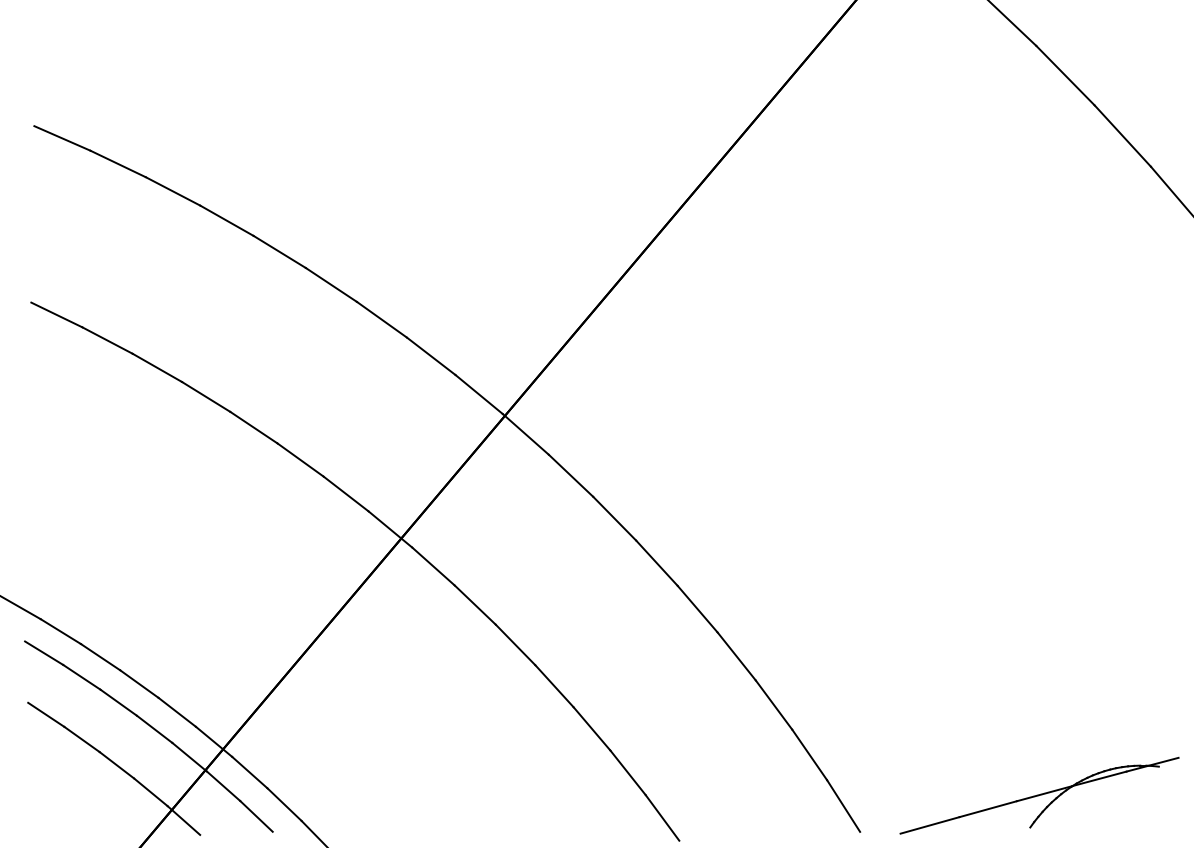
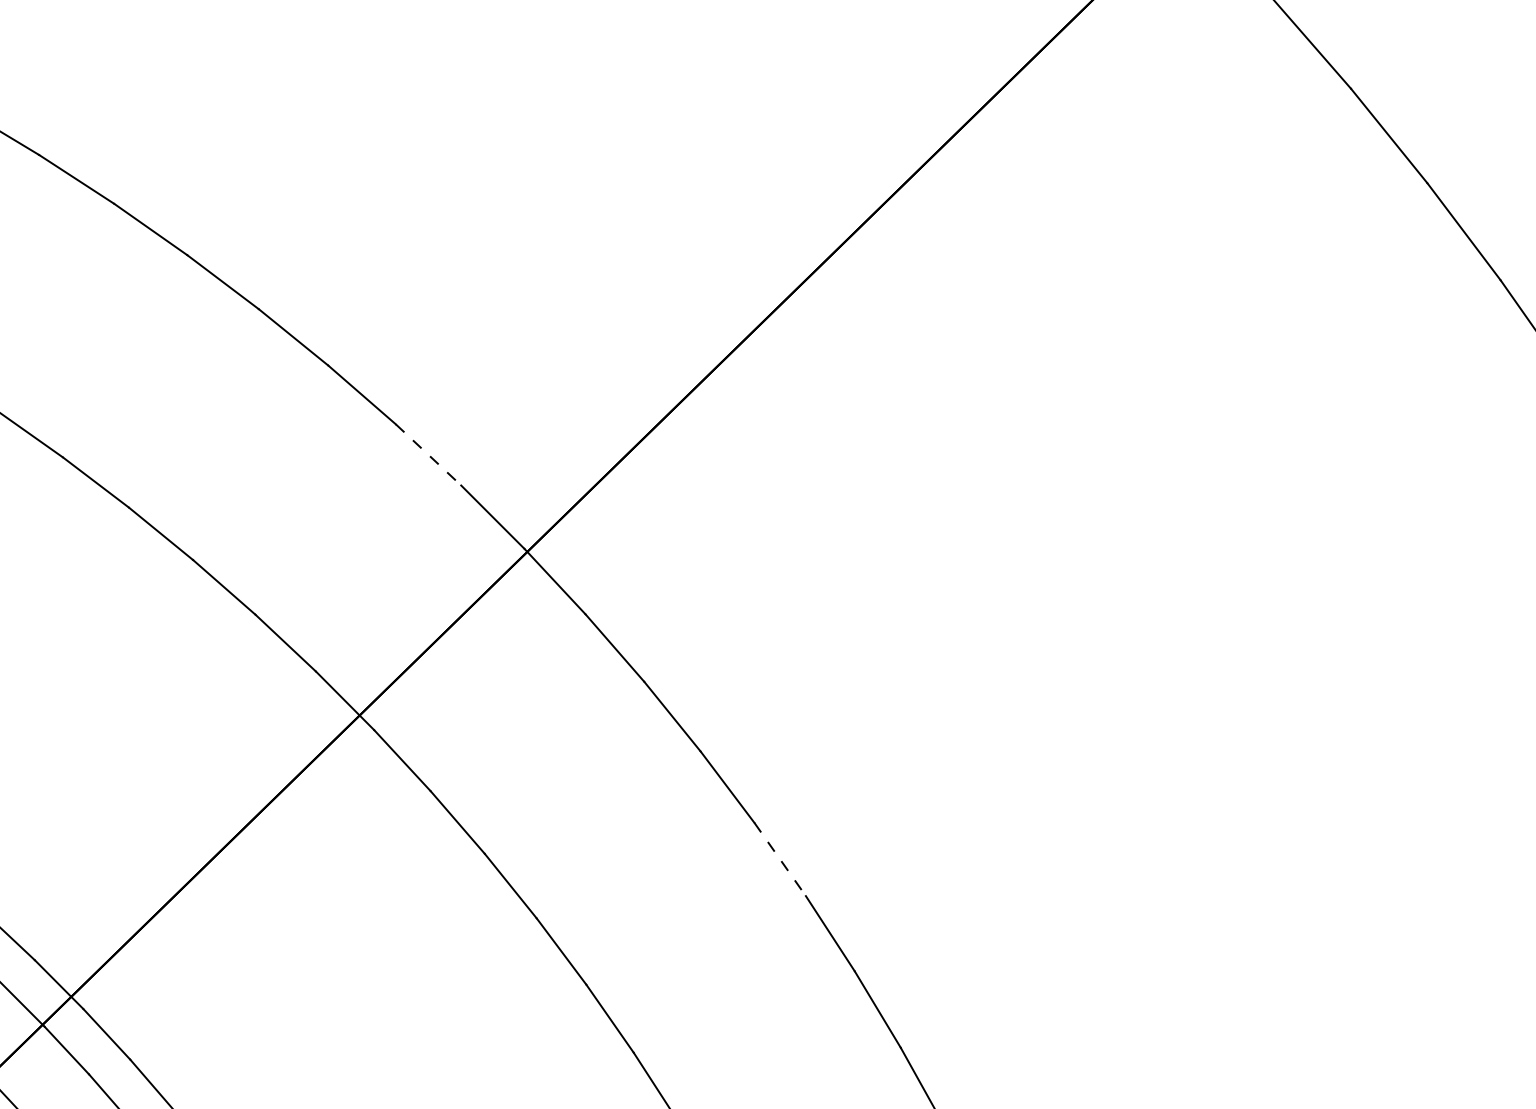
line: (431, 356) -> (428, 455), solid -> dashed
line: (697, 609) -> (779, 860), solid -> dashed

